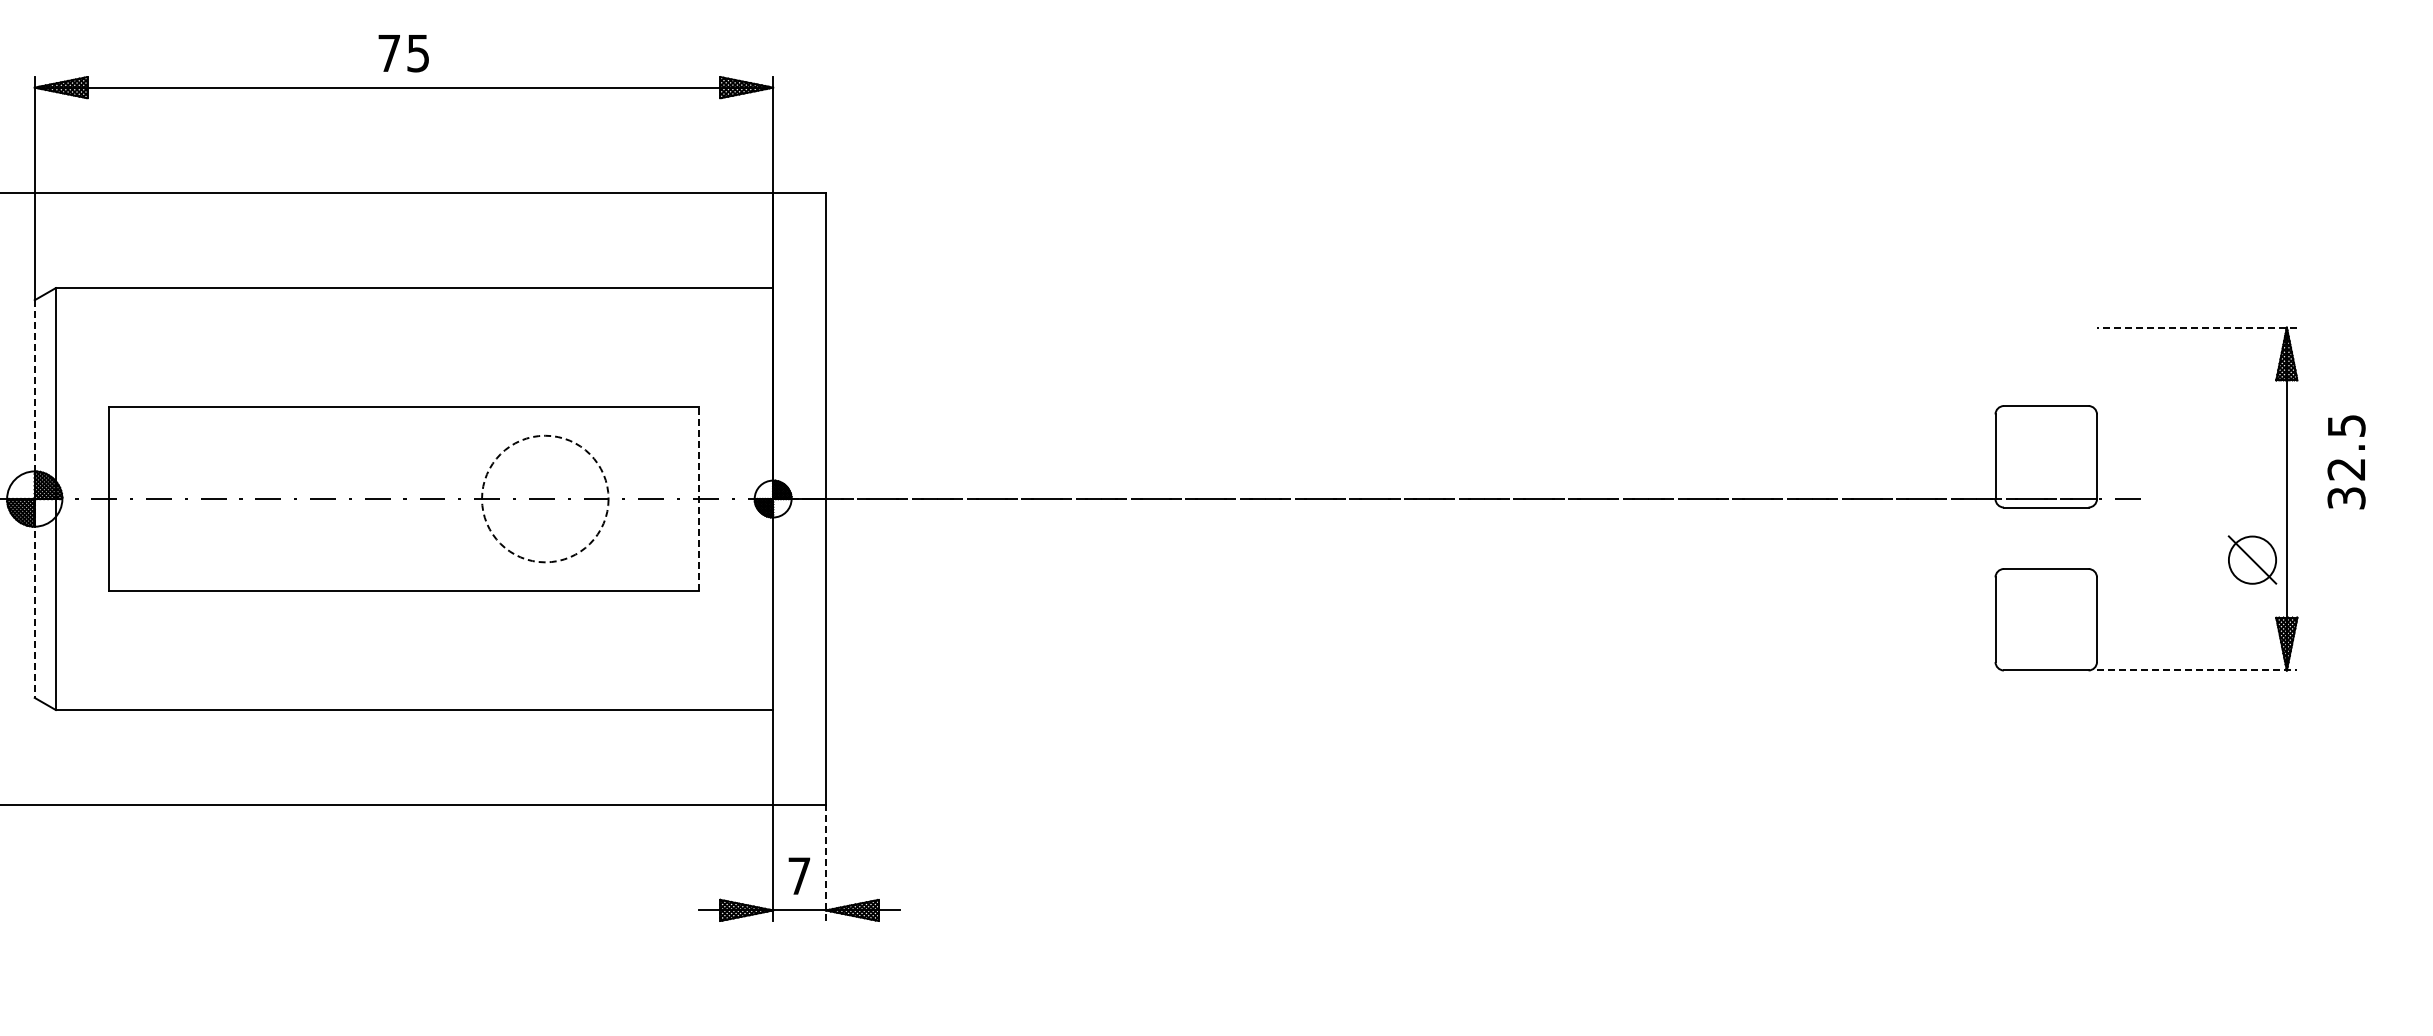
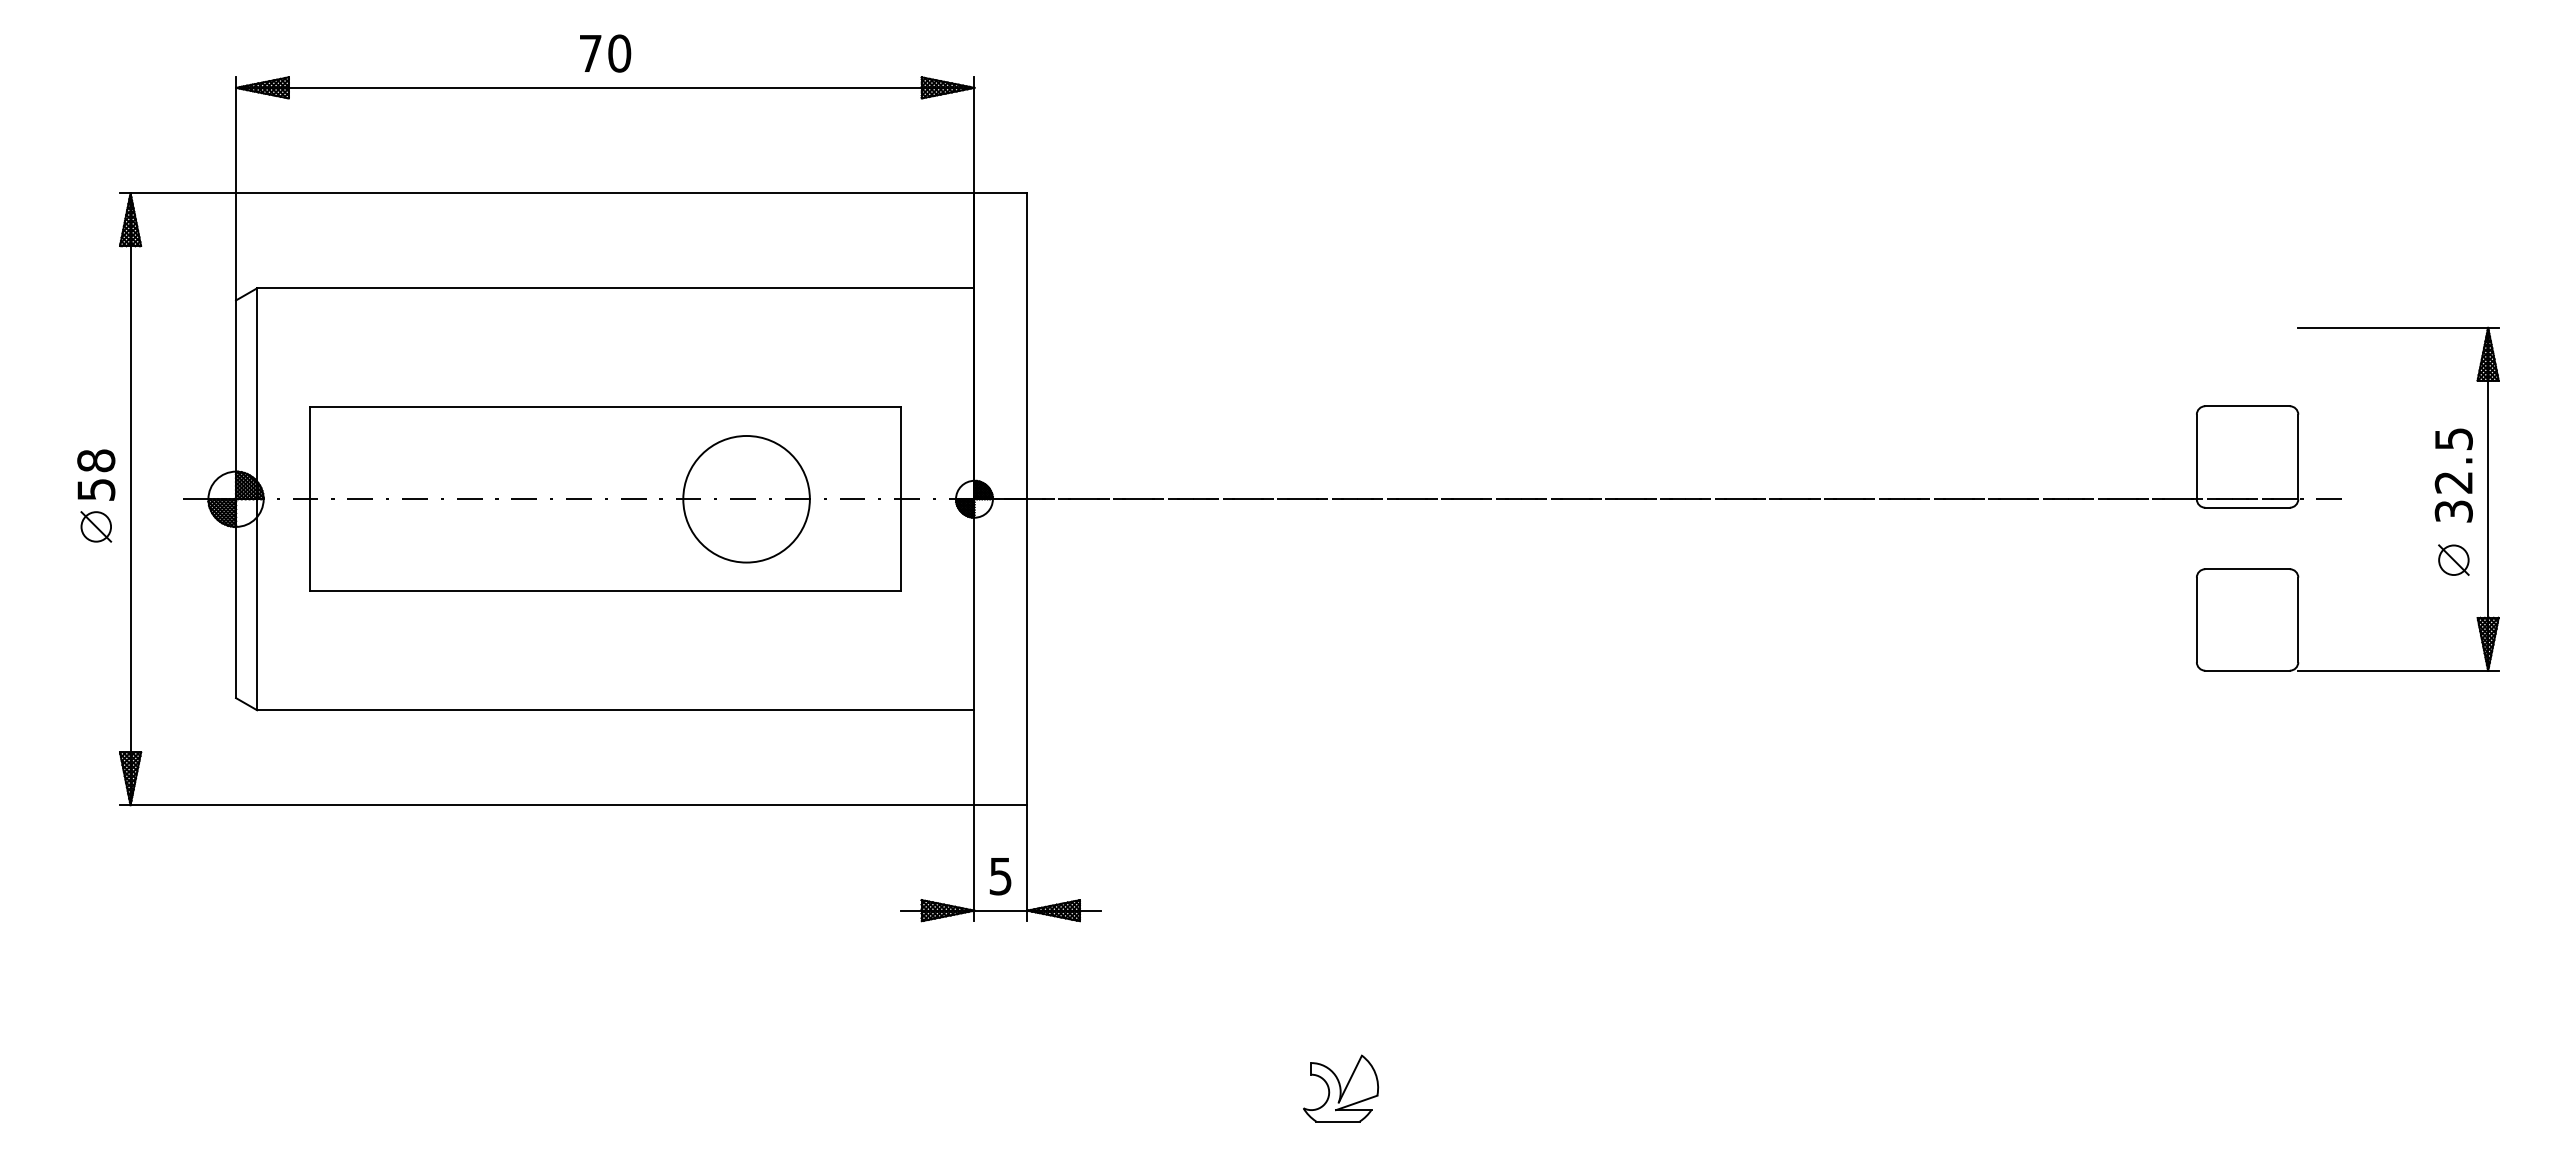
text: (418, 53) -> (619, 53), 75 -> 70
line: (2197, 327) -> (2398, 327), dashed -> solid
text: (2346, 462) -> (2453, 475), moved
circle: (545, 498) -> (746, 498), dashed -> solid
line: (35, 499) -> (236, 499), dashed -> solid
line: (699, 499) -> (900, 499), dashed -> solid
part: (2252, 559) -> (2453, 559), size x0.62
line: (2198, 670) -> (2399, 670), dashed -> solid
line: (826, 862) -> (1027, 862), dashed -> solid
text: (799, 876) -> (1000, 876), 7 -> 5

